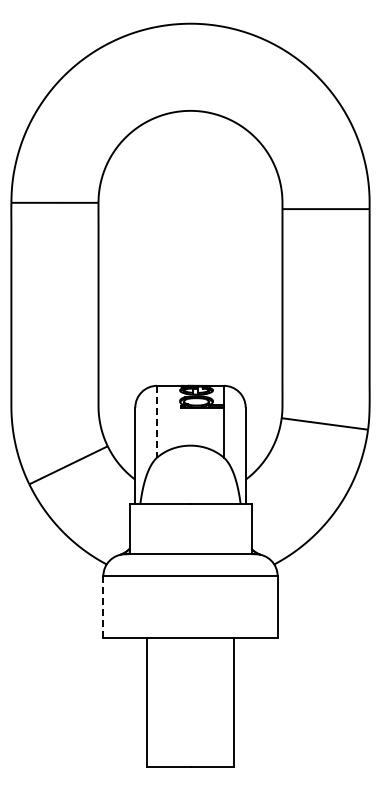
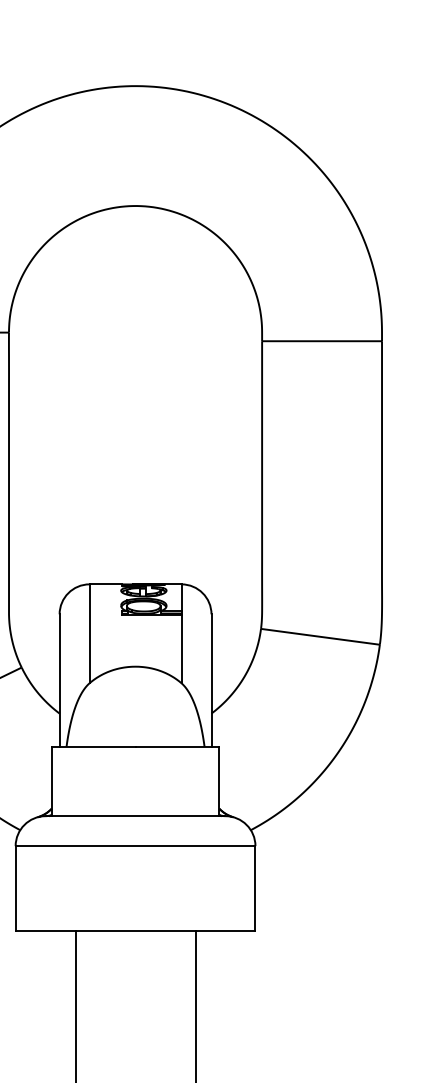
line: (157, 421) -> (90, 633), dashed -> solid
line: (103, 606) -> (15, 888), dashed -> solid

